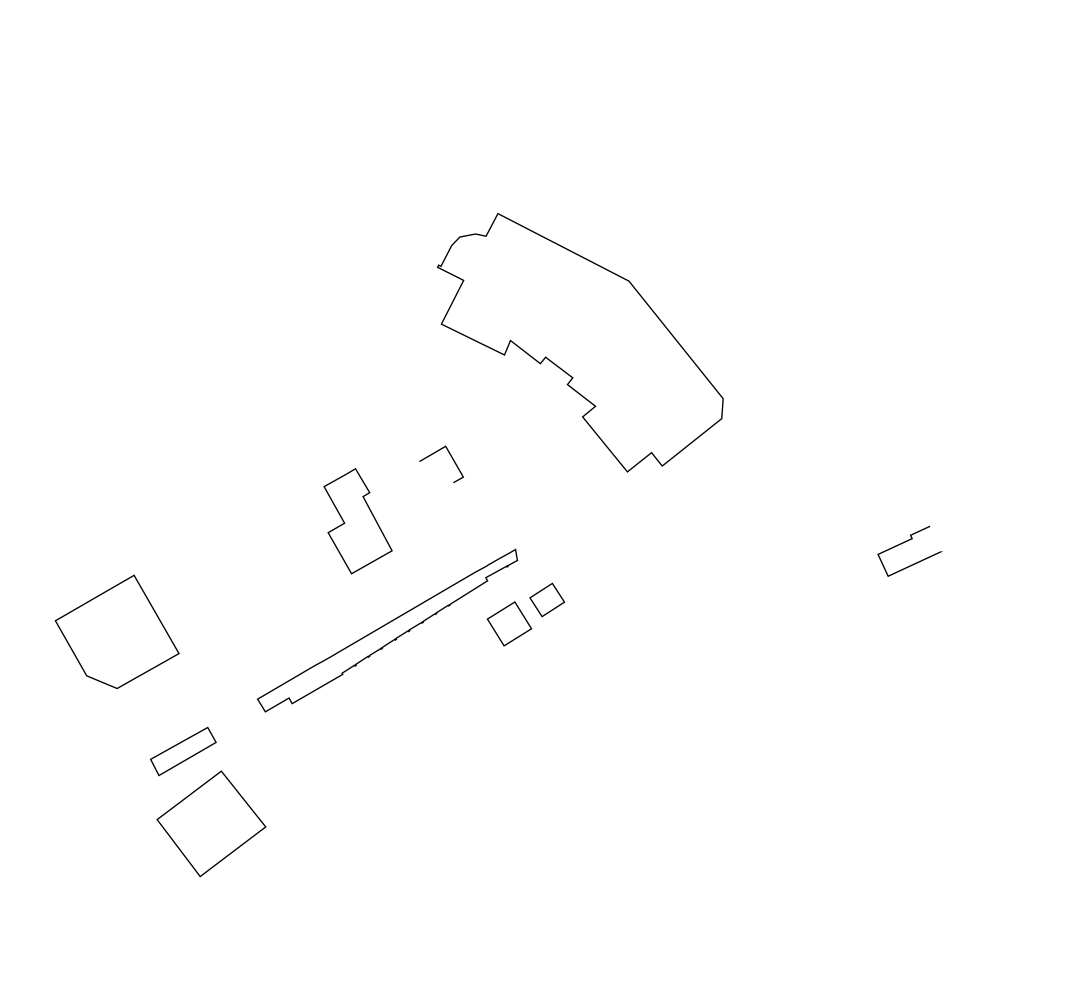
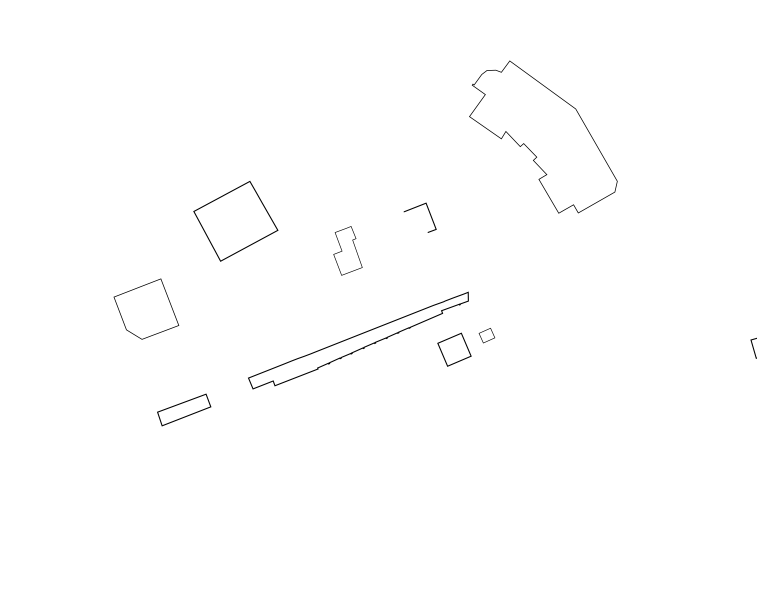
part: (580, 342) -> (544, 138), size x0.7
part: (357, 521) -> (348, 251), size x0.6
part: (547, 599) -> (487, 335), size x0.6
part: (116, 631) -> (146, 308), size x0.7
part: (211, 823) -> (235, 221), moved

